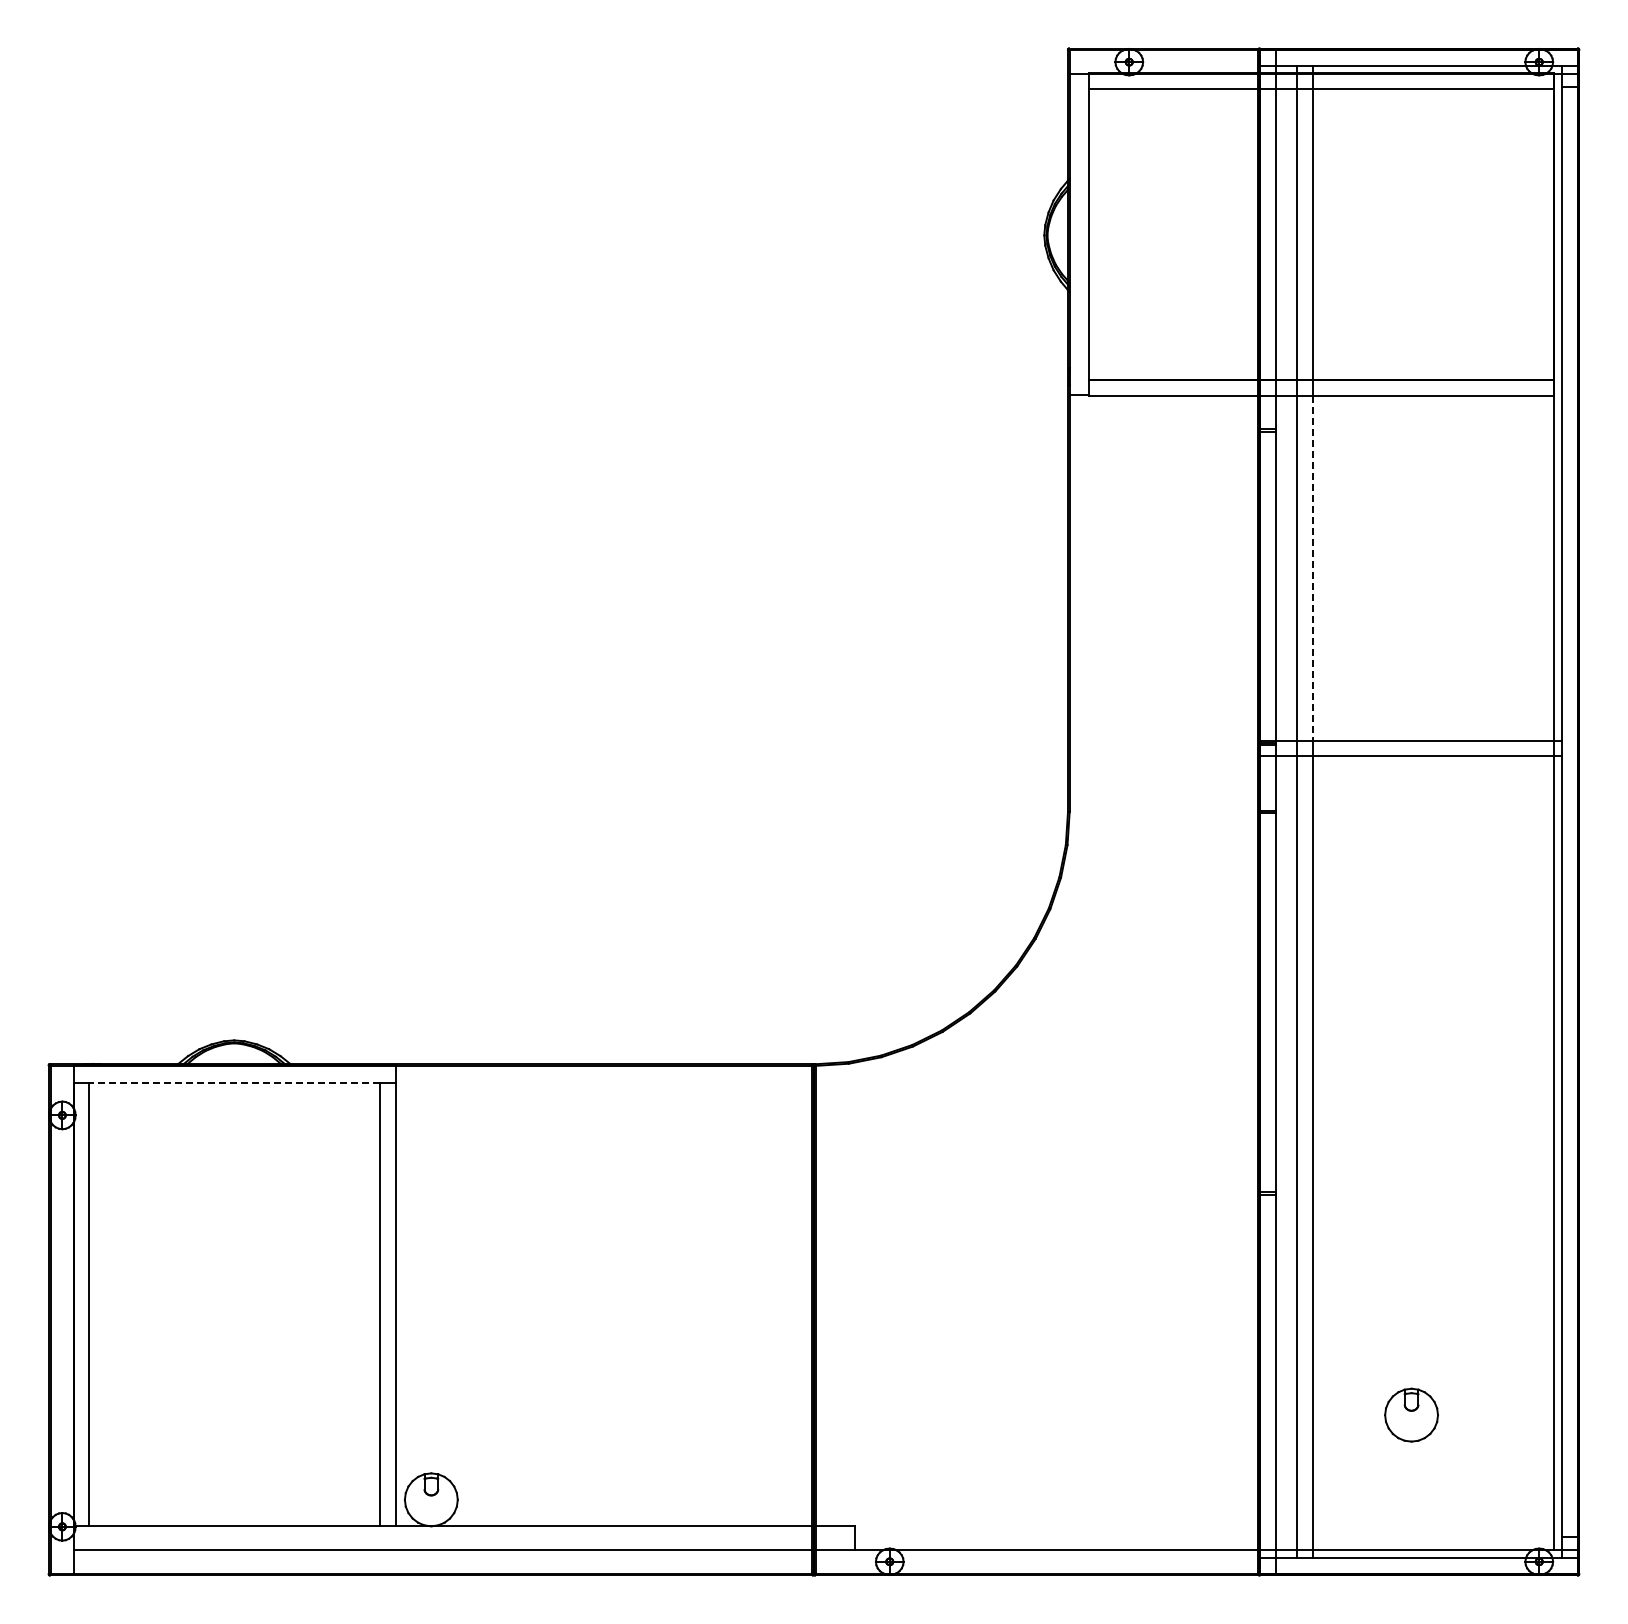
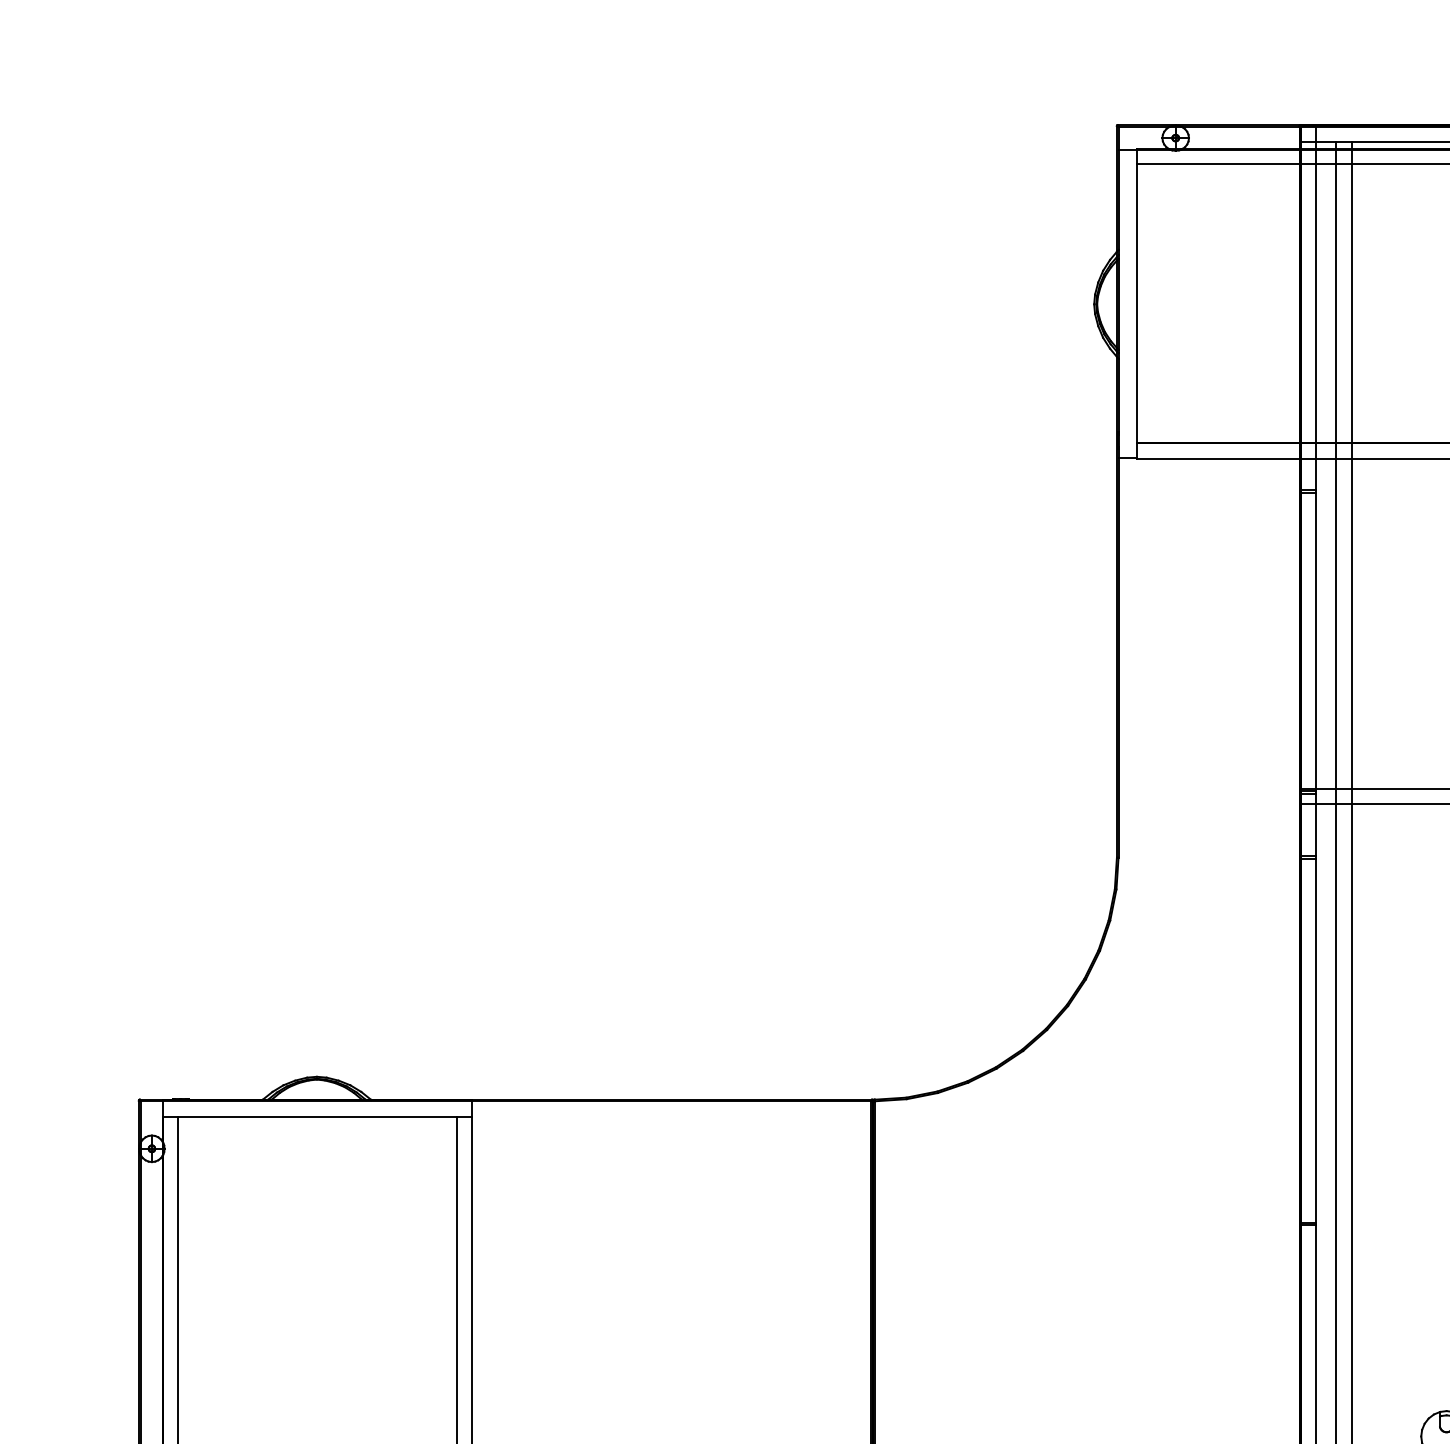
line: (1312, 568) -> (1351, 623), dashed -> solid
line: (234, 1082) -> (317, 1117), dashed -> solid

